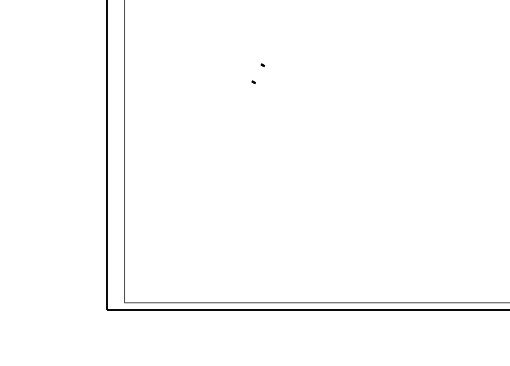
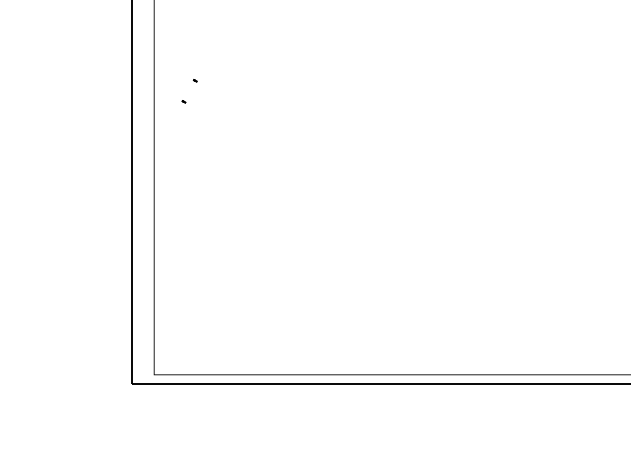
part: (253, 80) -> (183, 99), moved

